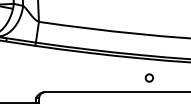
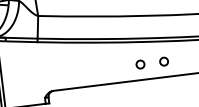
circle: (126, 77) -> (139, 64), added

